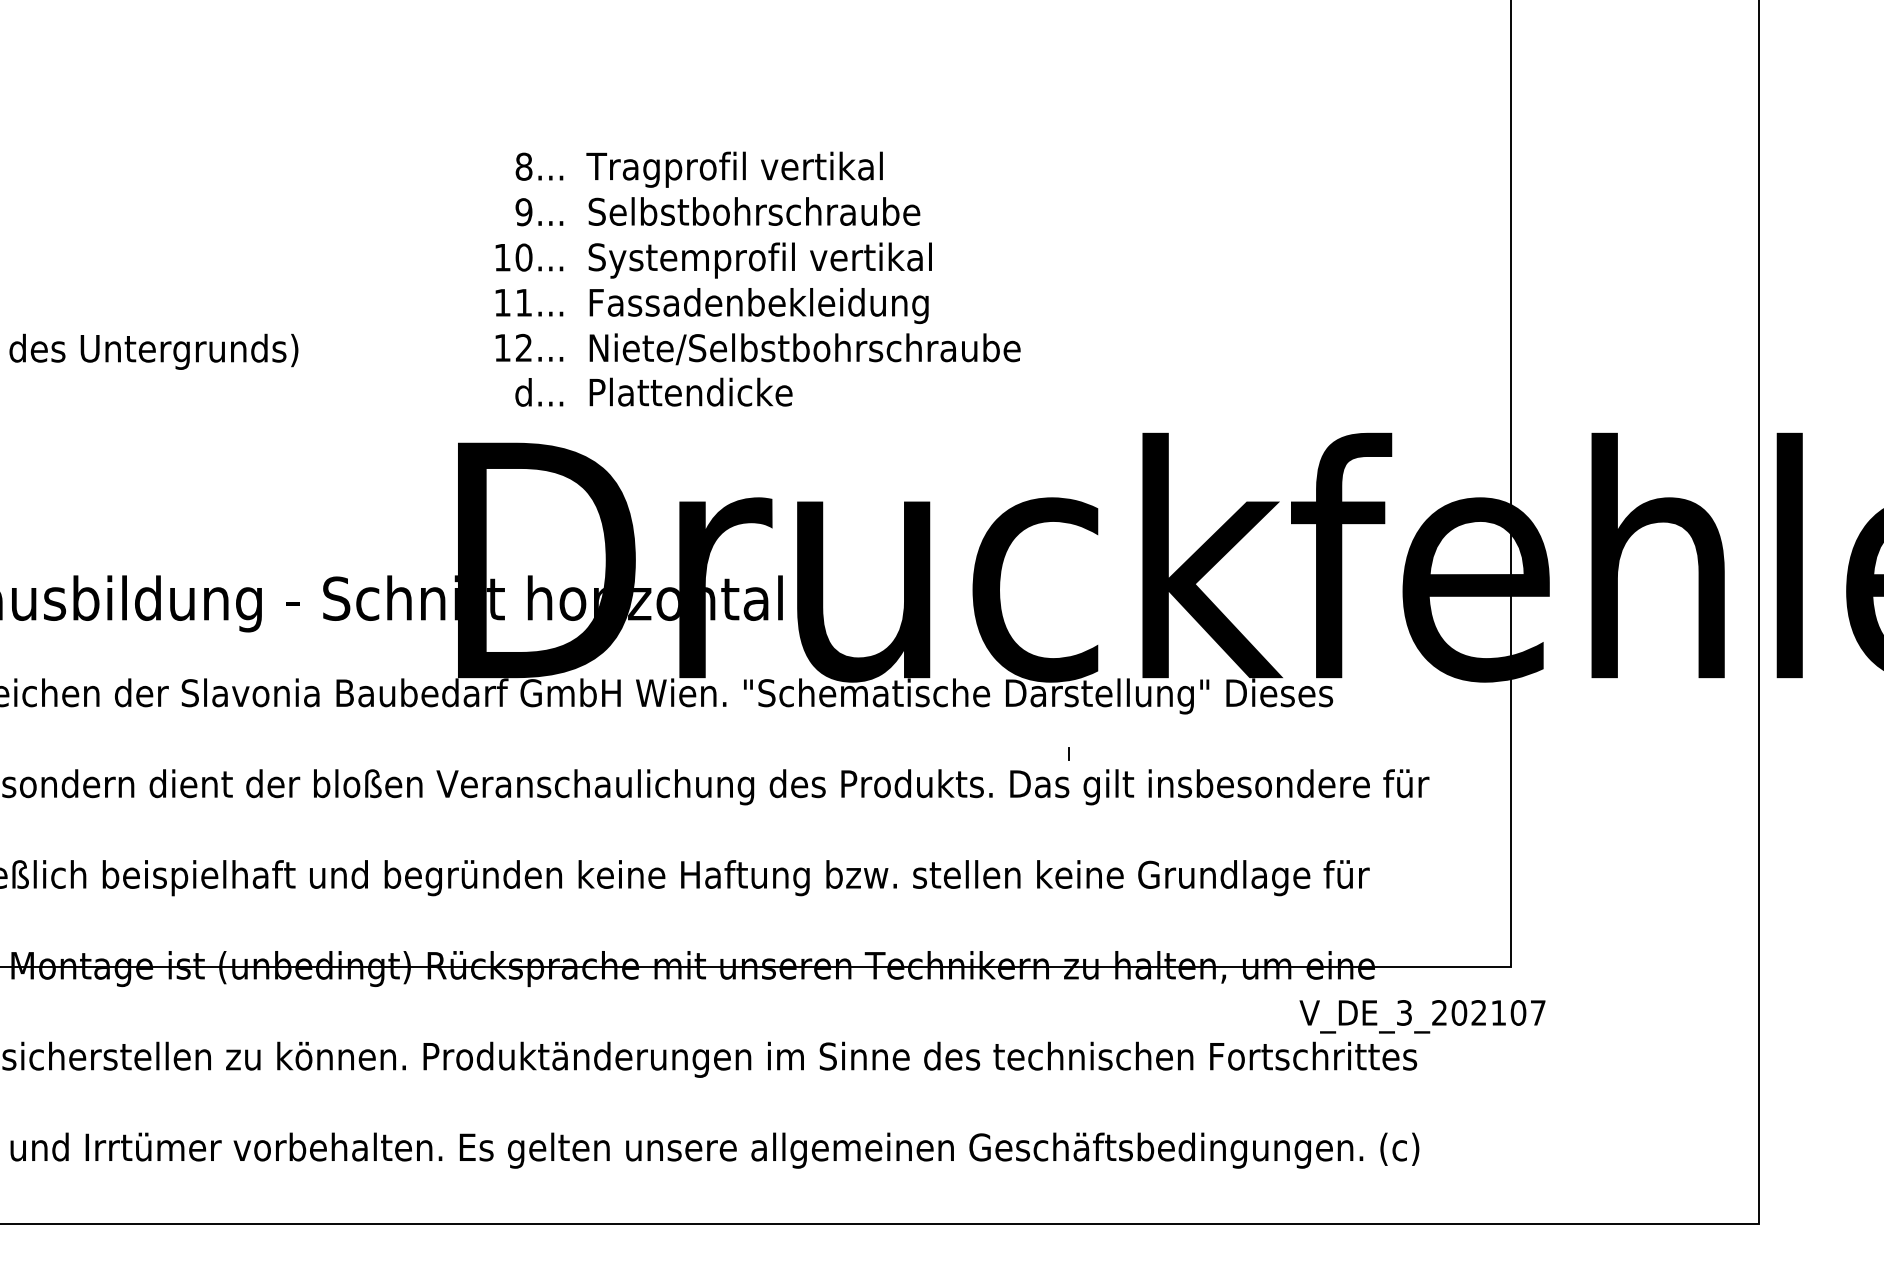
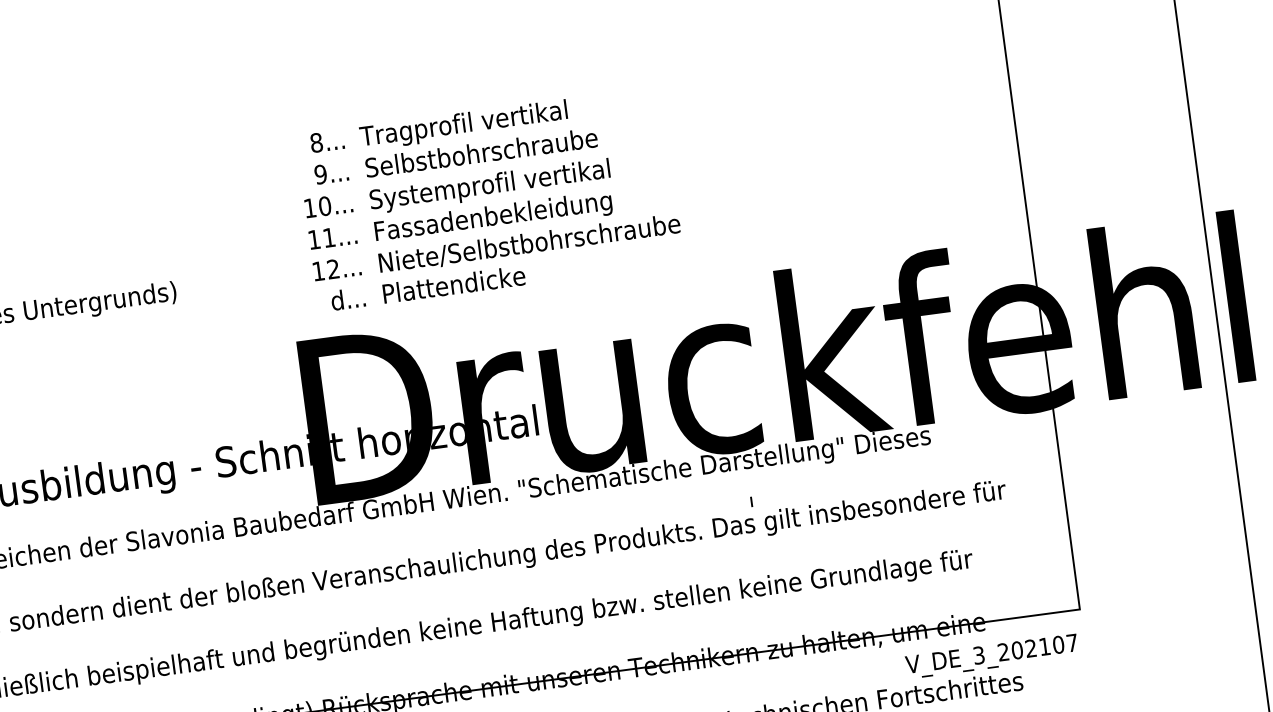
text: (1422, 1016) -> (991, 656), moved

